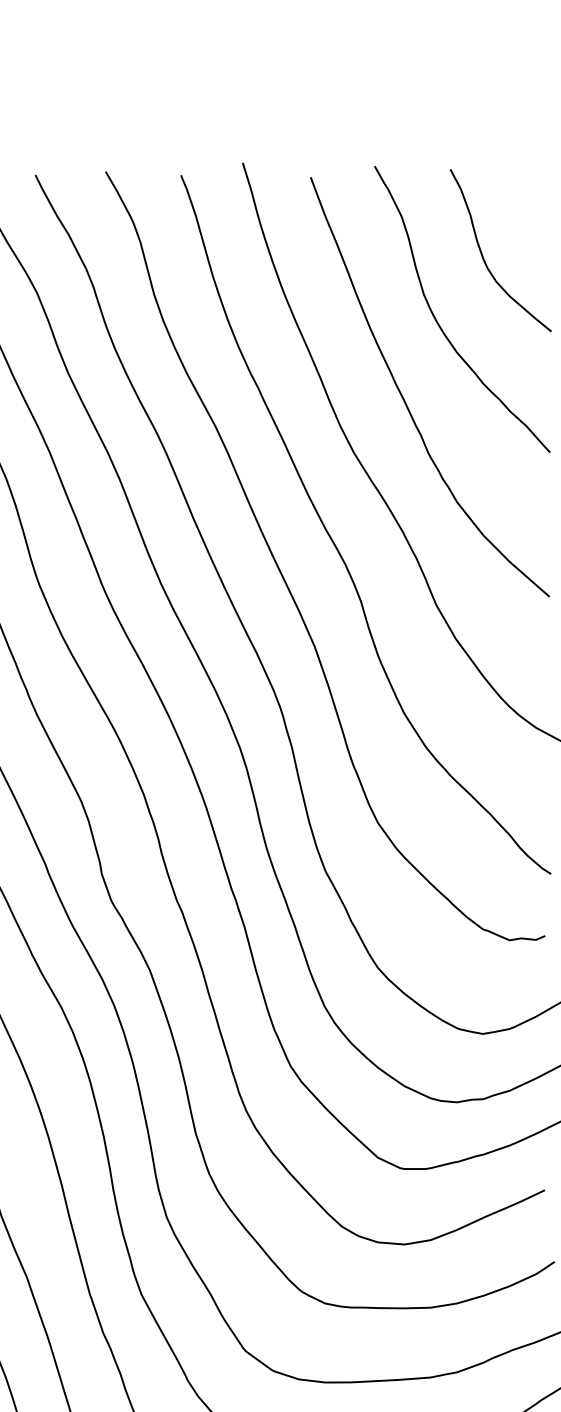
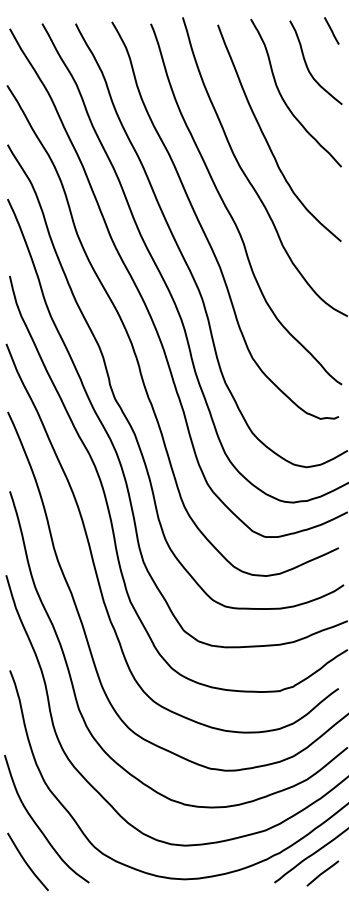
line: (530, 188) -> (331, 30), added

